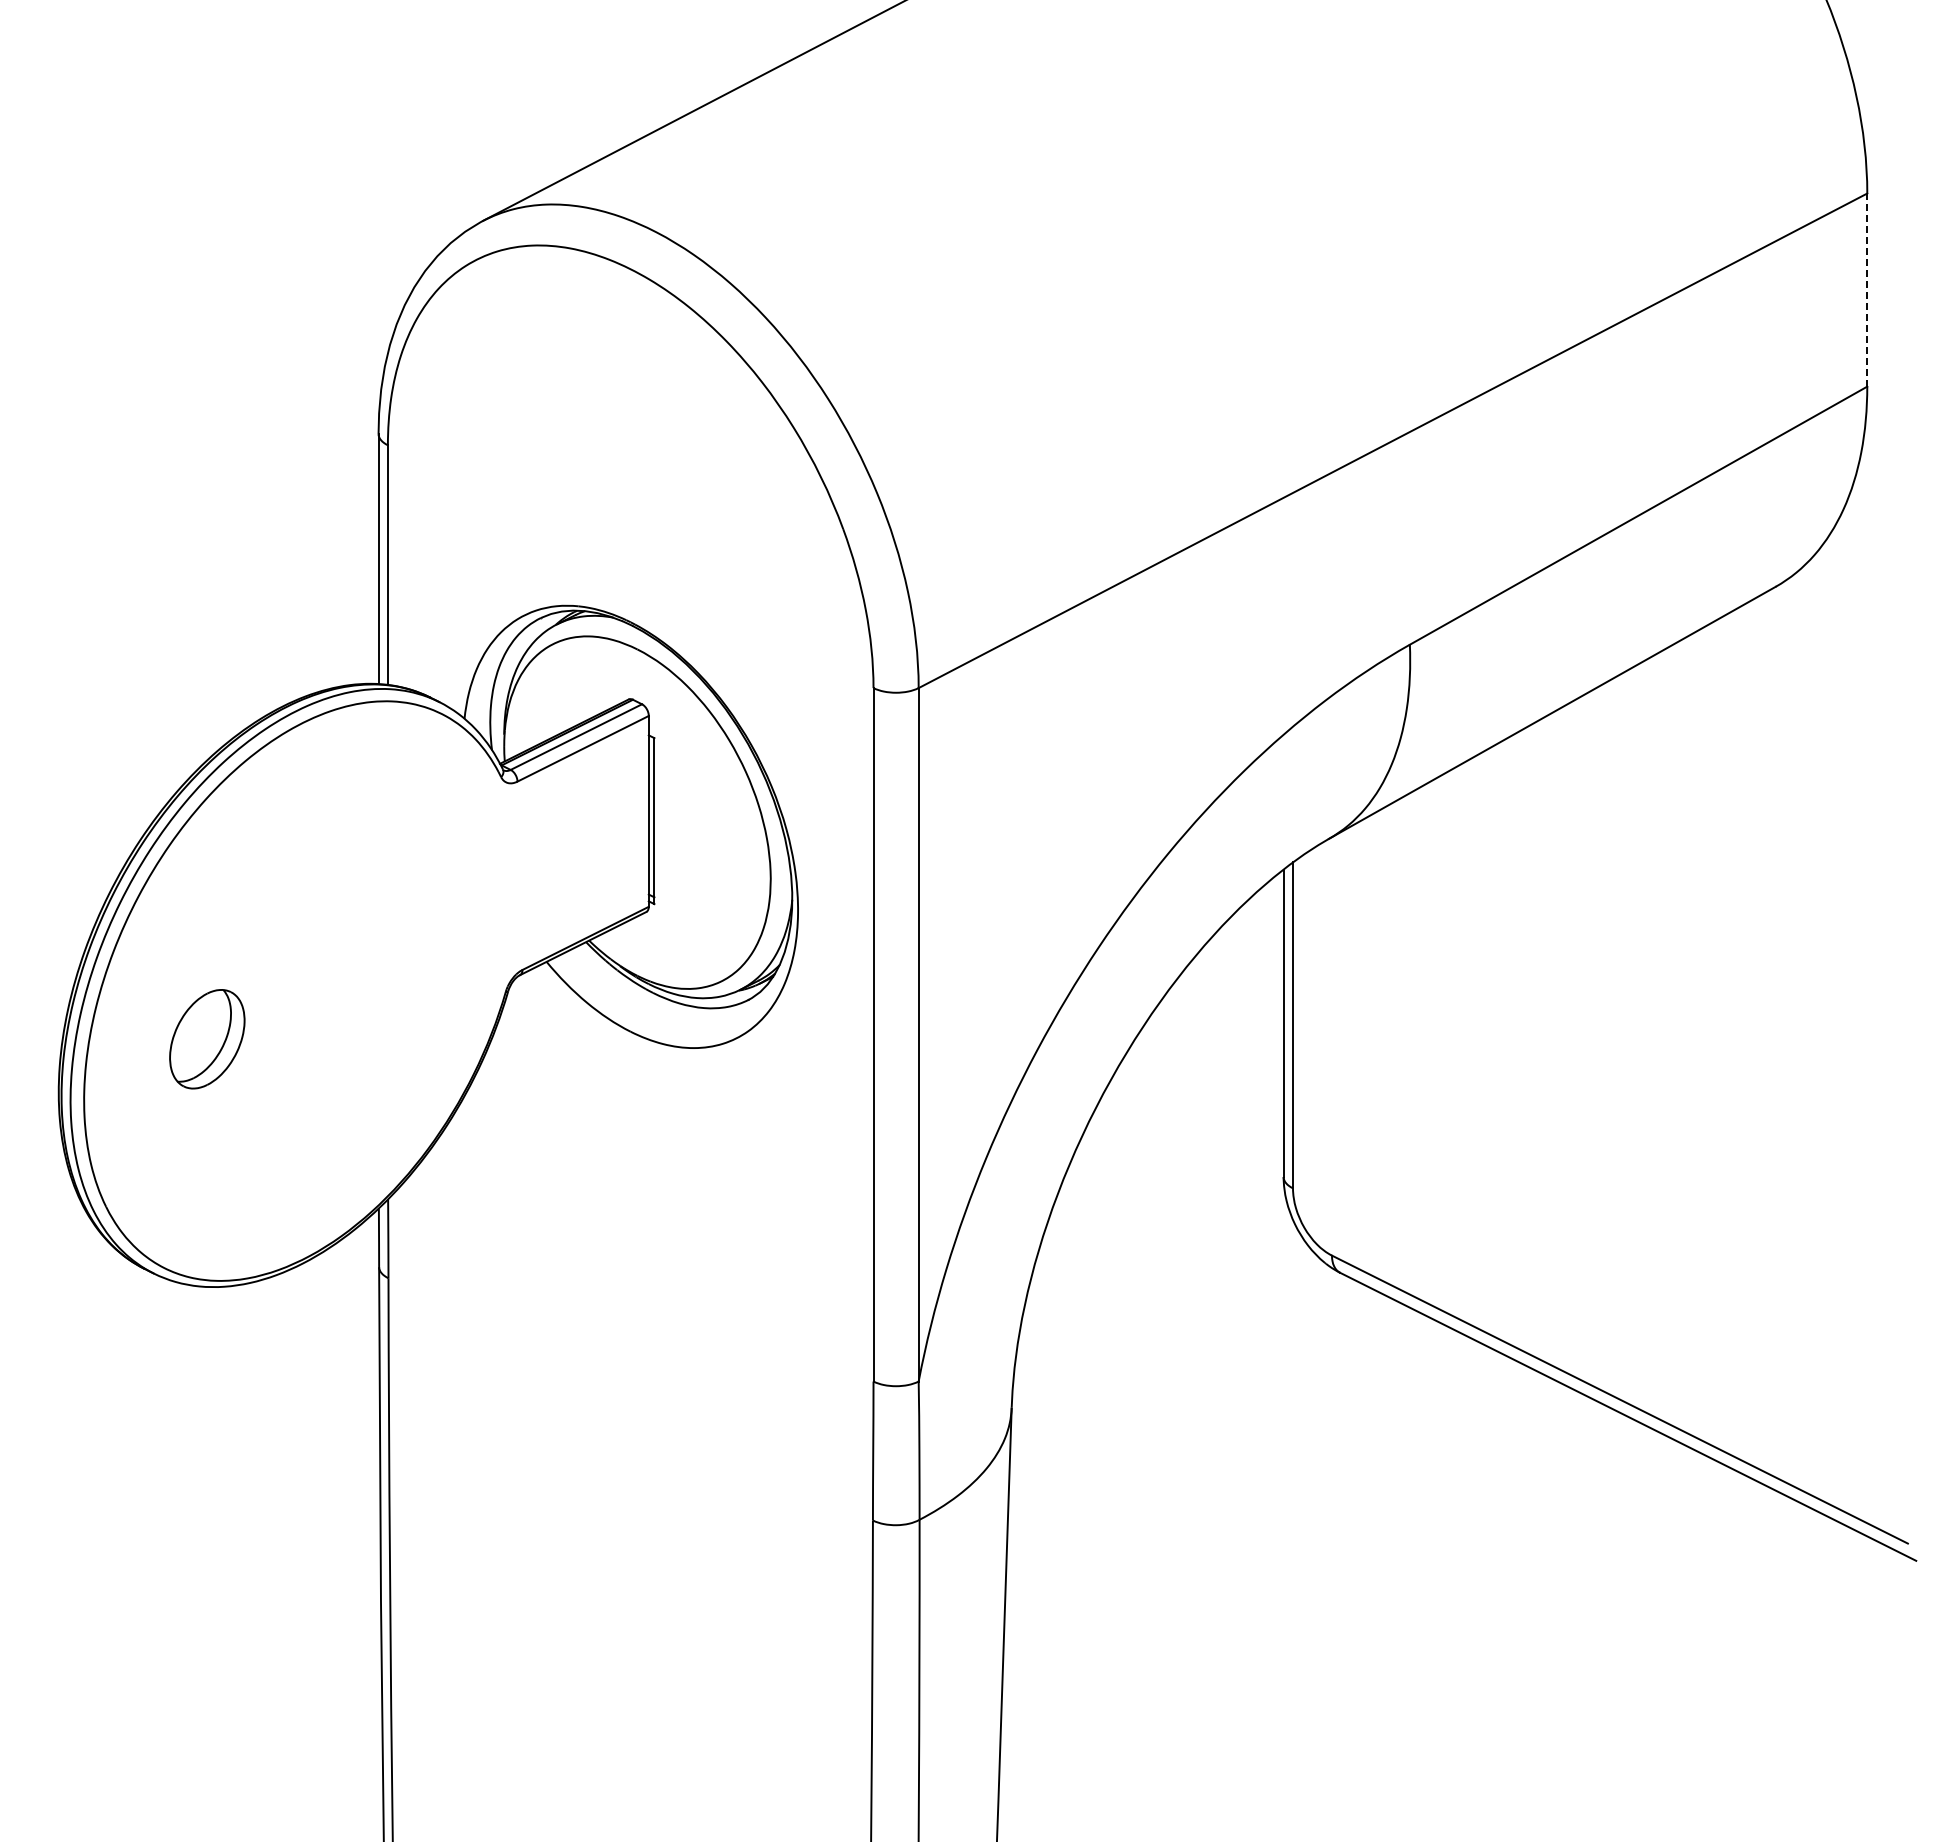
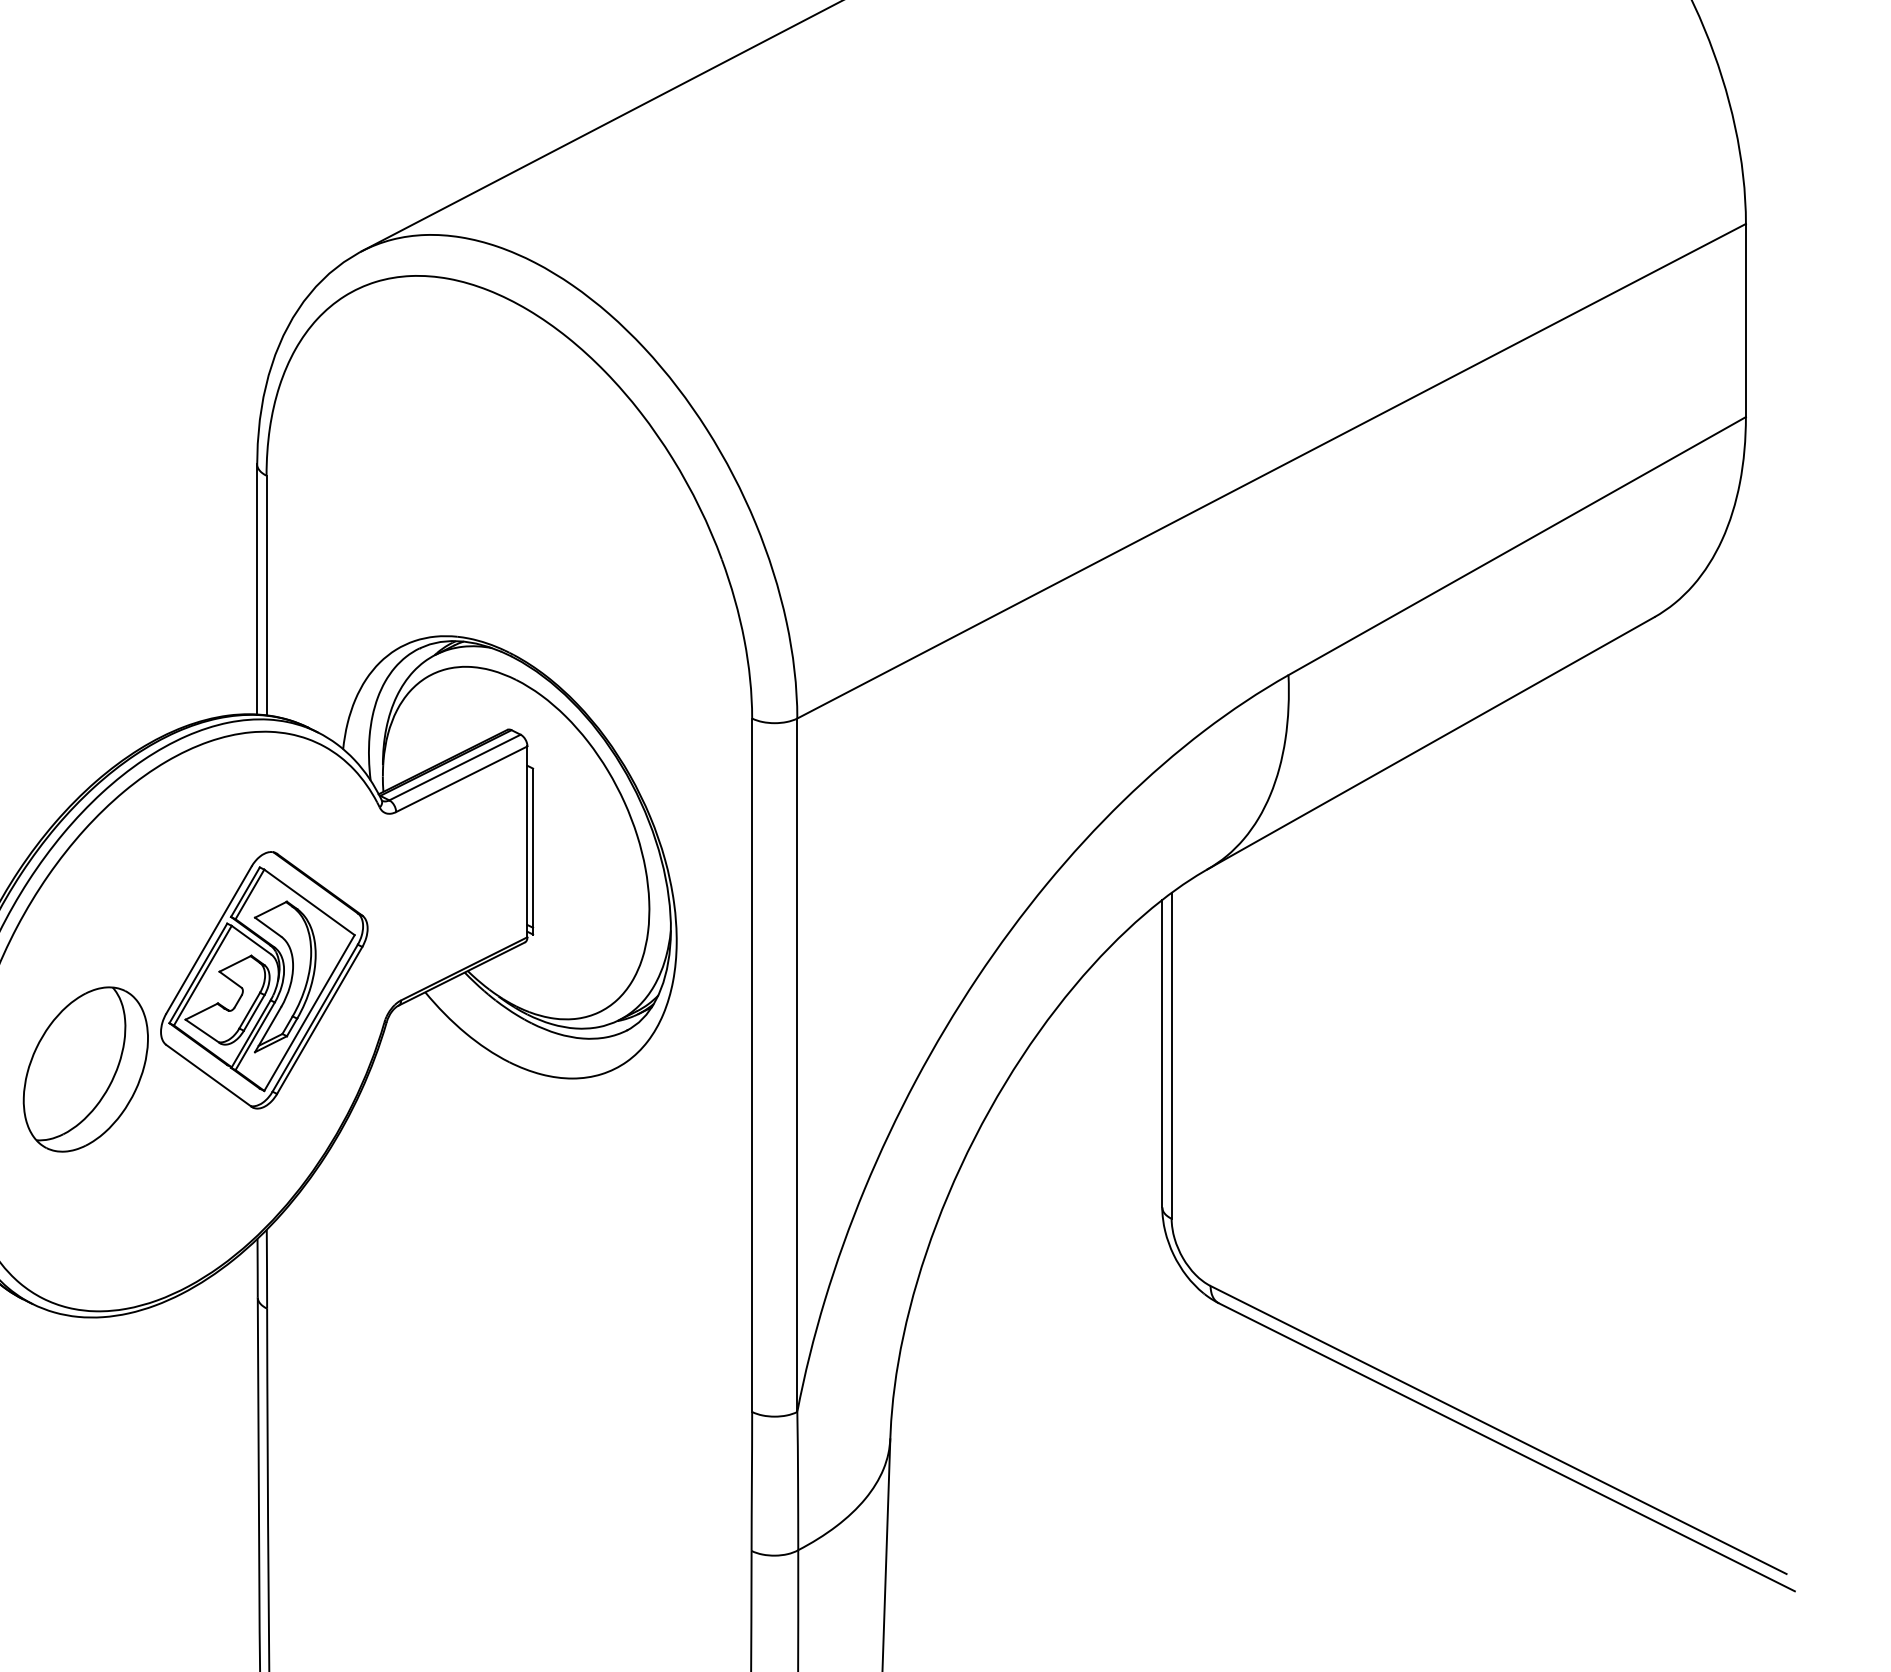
line: (1867, 290) -> (1746, 320), dashed -> solid
part: (385, 949) -> (264, 979), added
part: (207, 1039) -> (86, 1069), size x1.67

